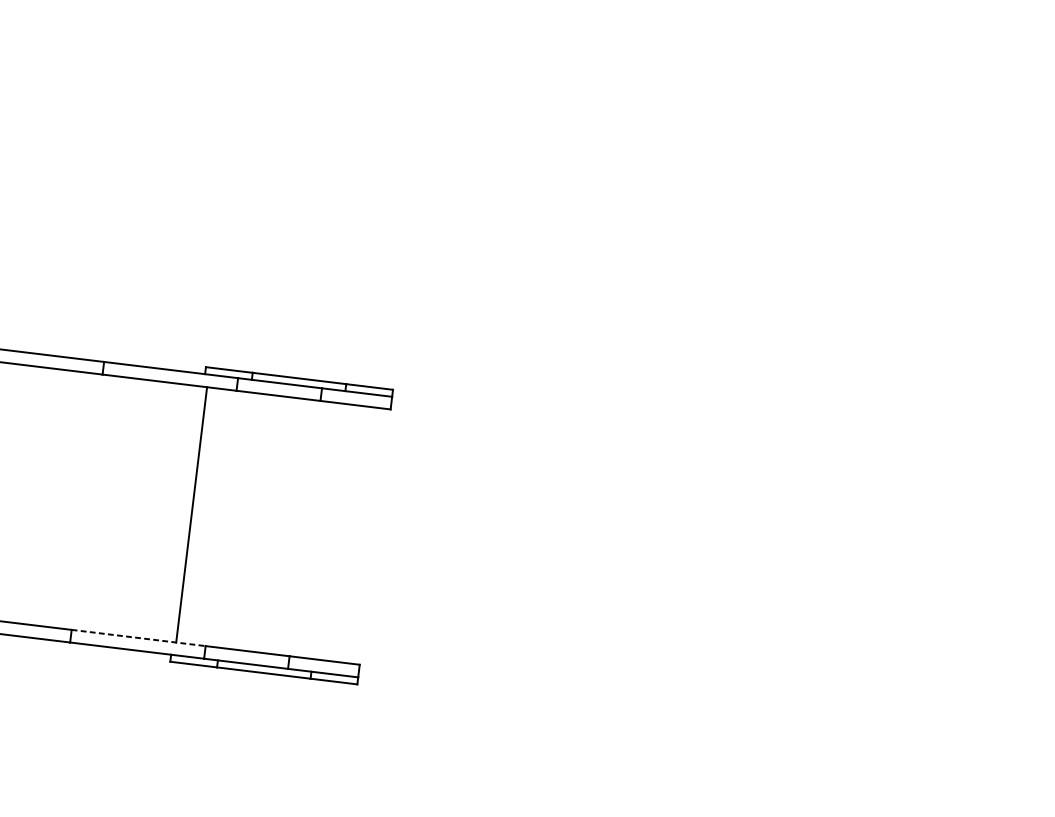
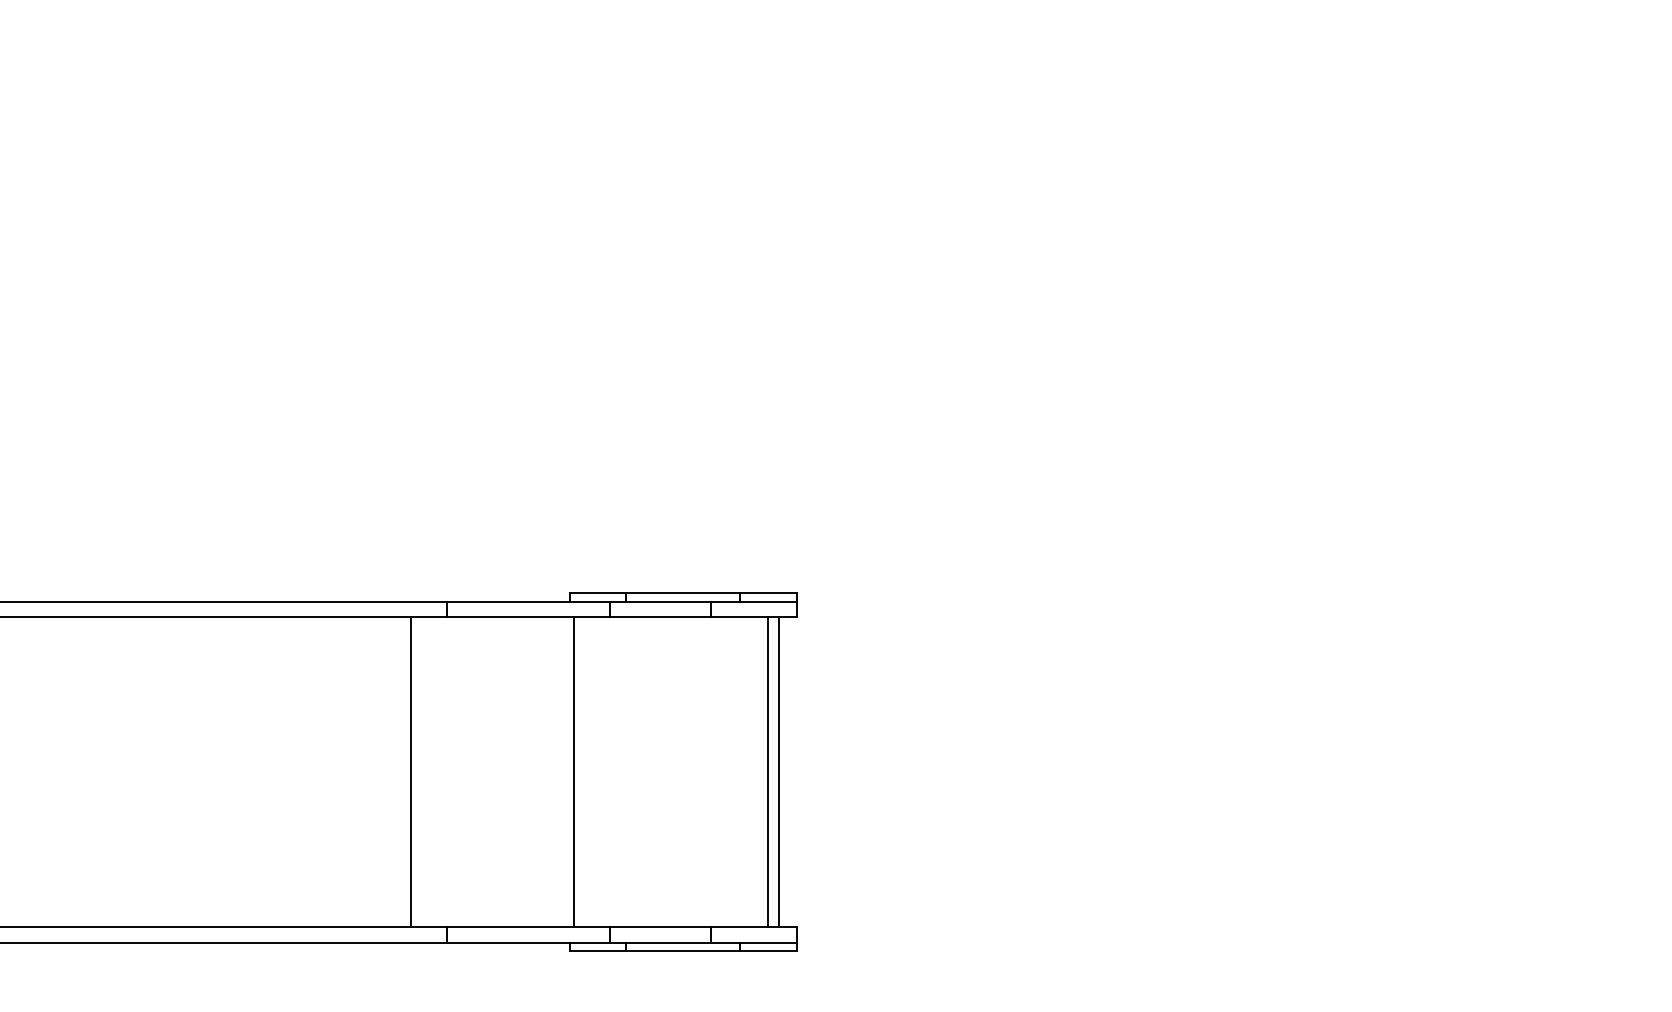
line: (57, 498) -> (411, 772), added
line: (352, 534) -> (768, 772), added
line: (361, 535) -> (779, 772), added
line: (138, 638) -> (528, 927), dashed -> solid

